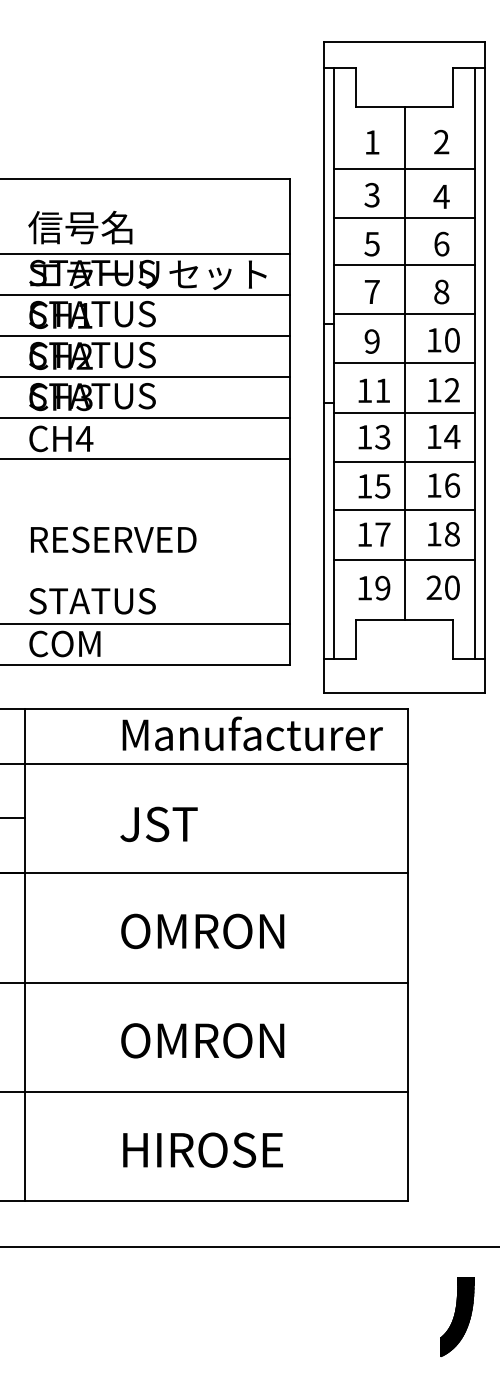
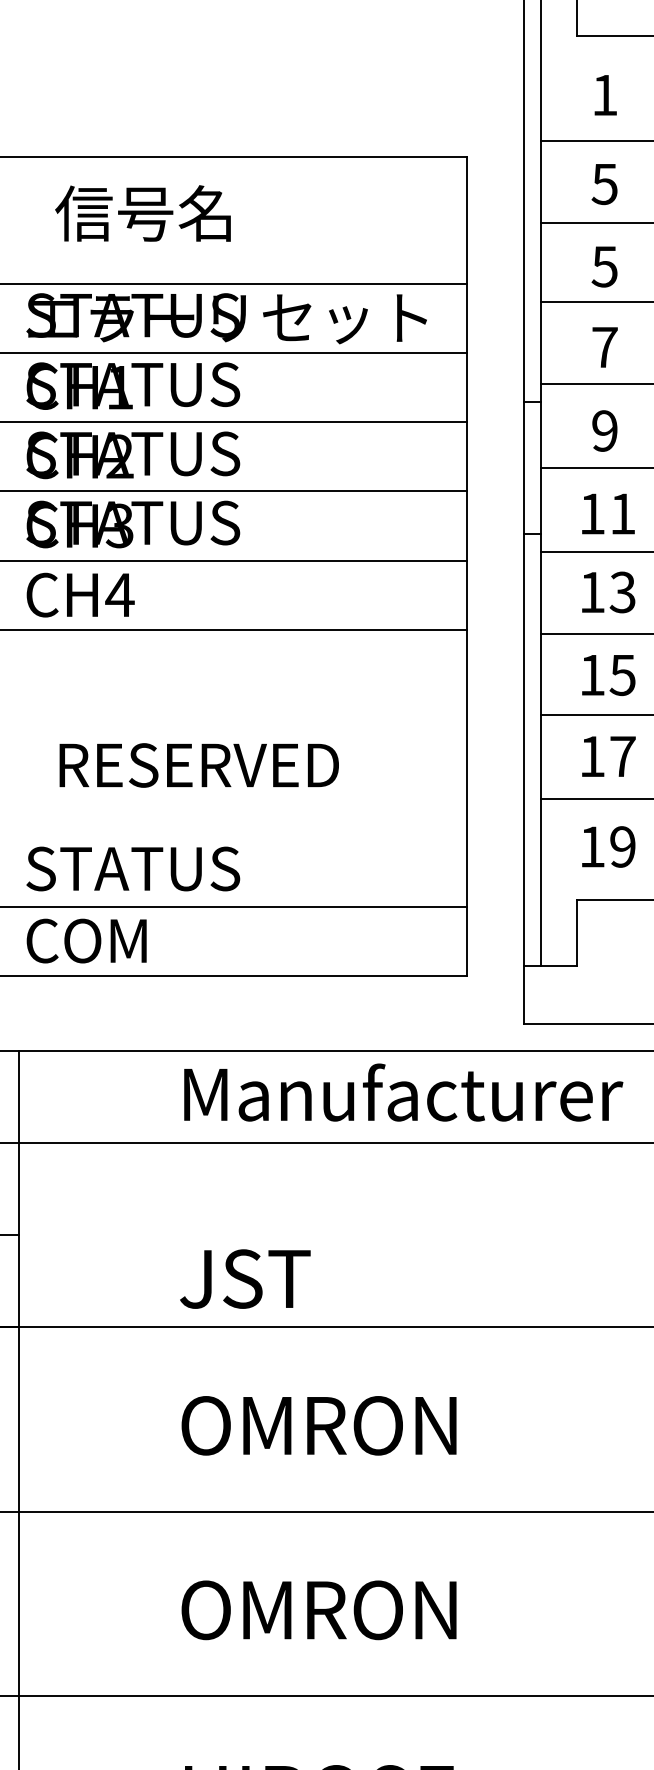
text: (372, 194) -> (605, 182), 3 -> 5
text: (80, 227) -> (143, 213), moved
text: (113, 539) -> (198, 764), moved
text: (158, 824) -> (244, 1279), moved

